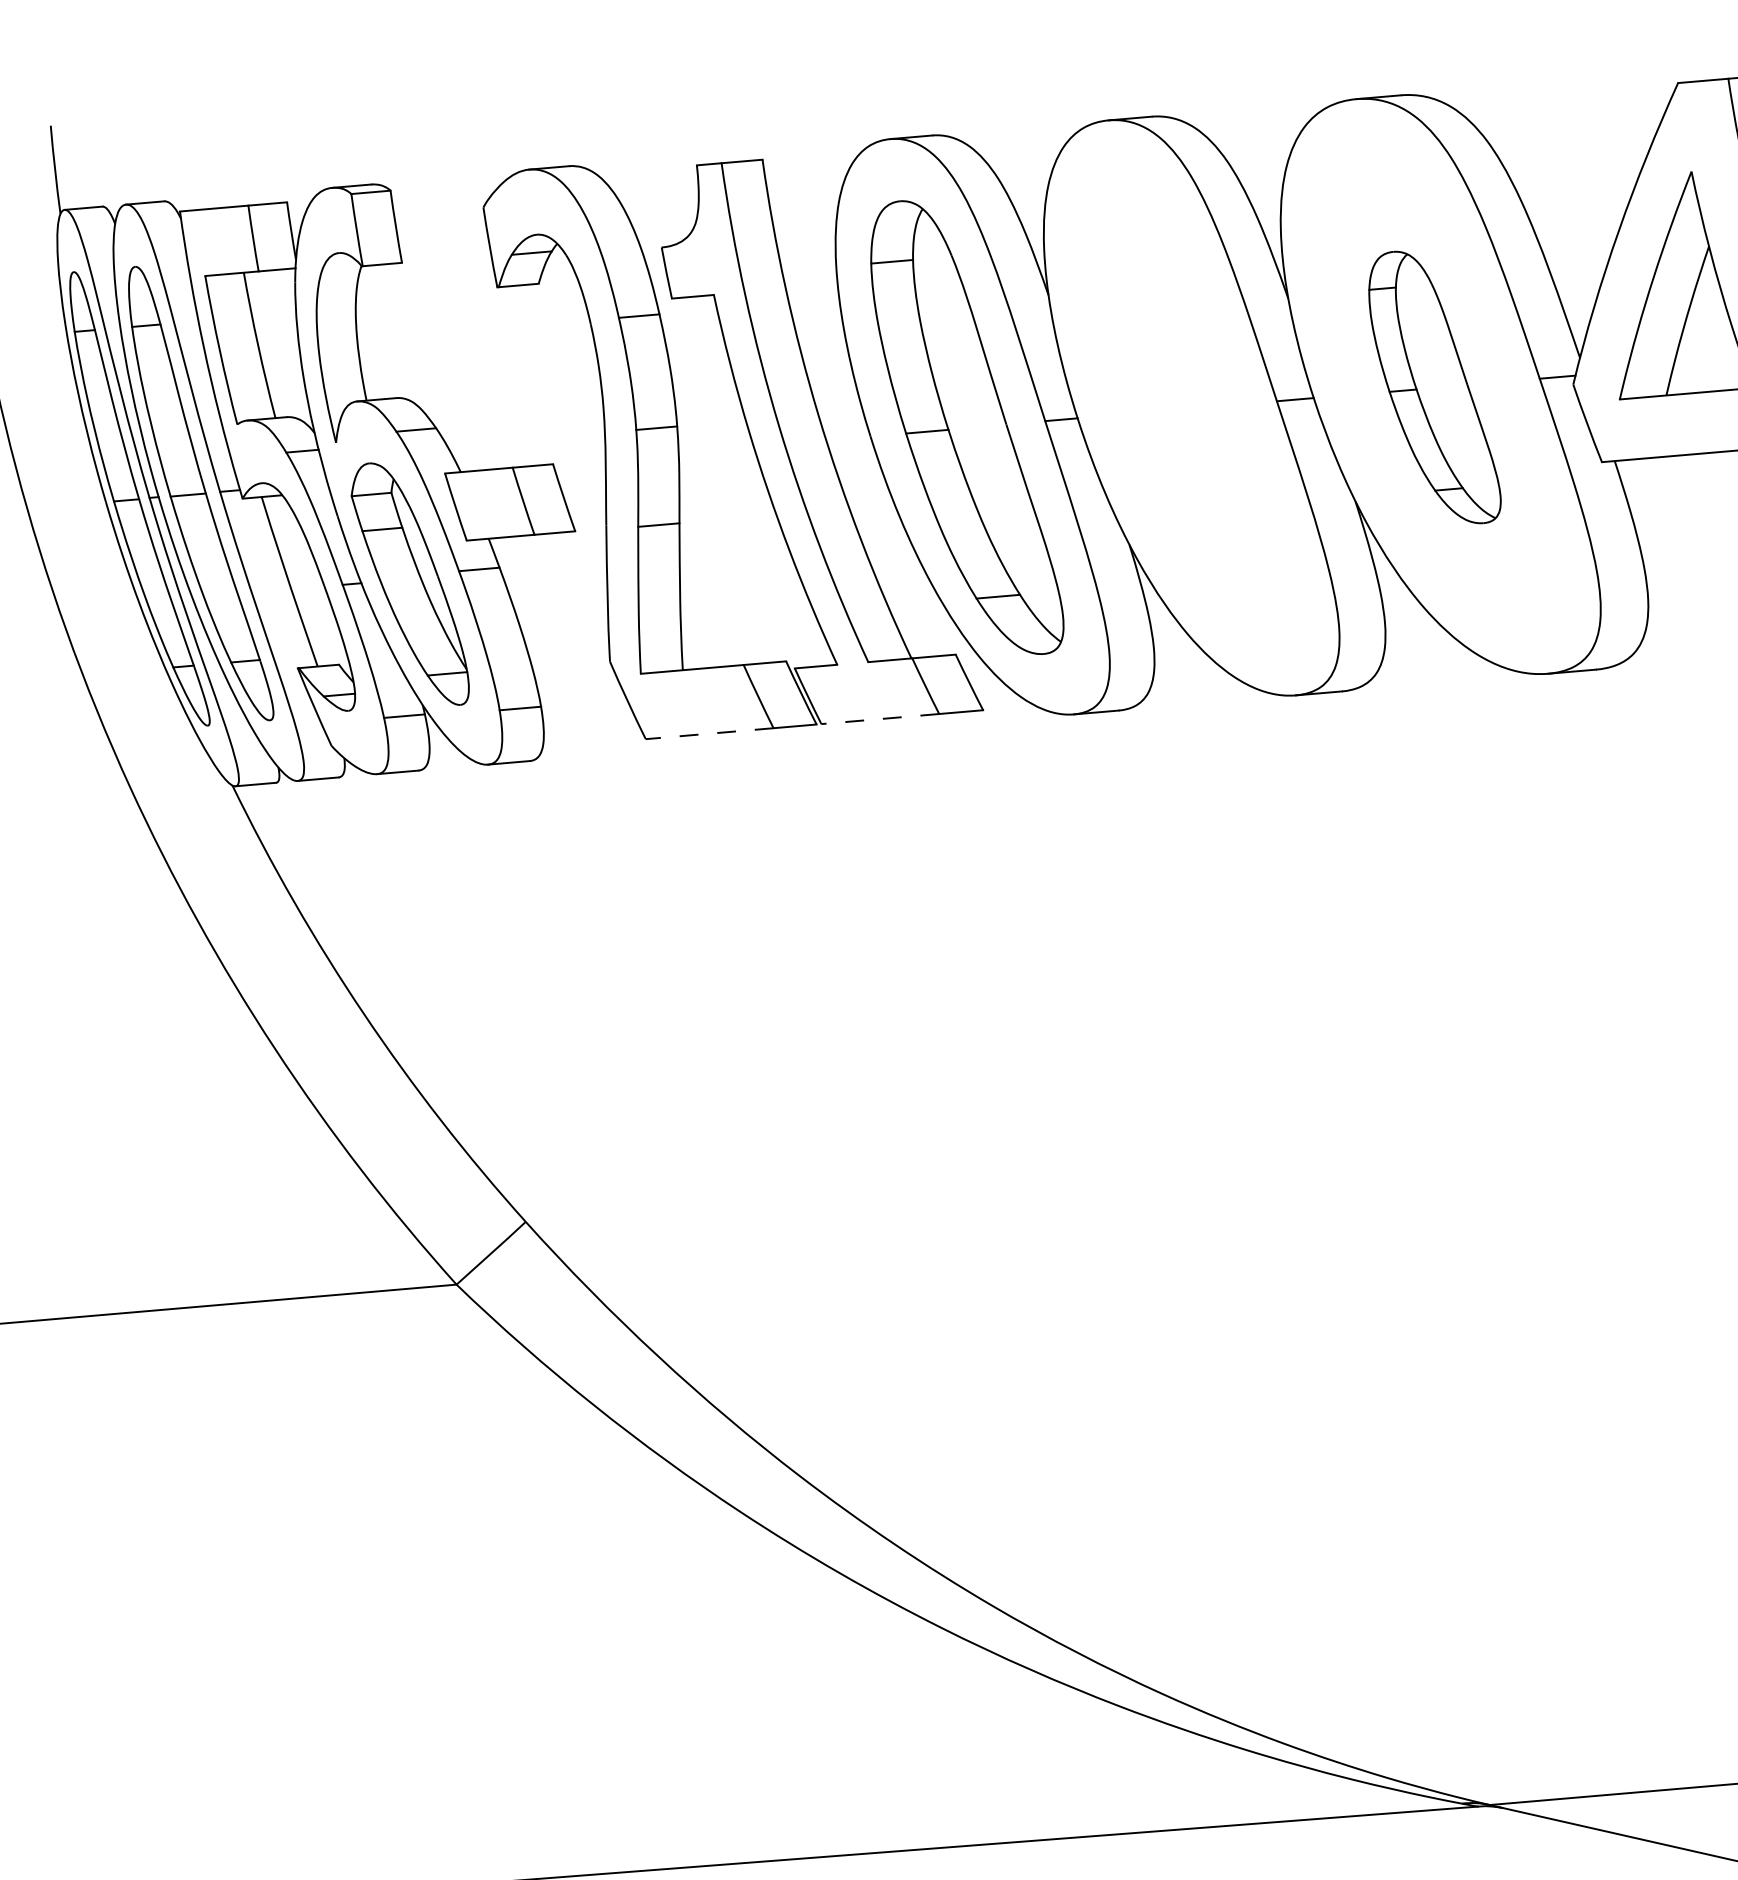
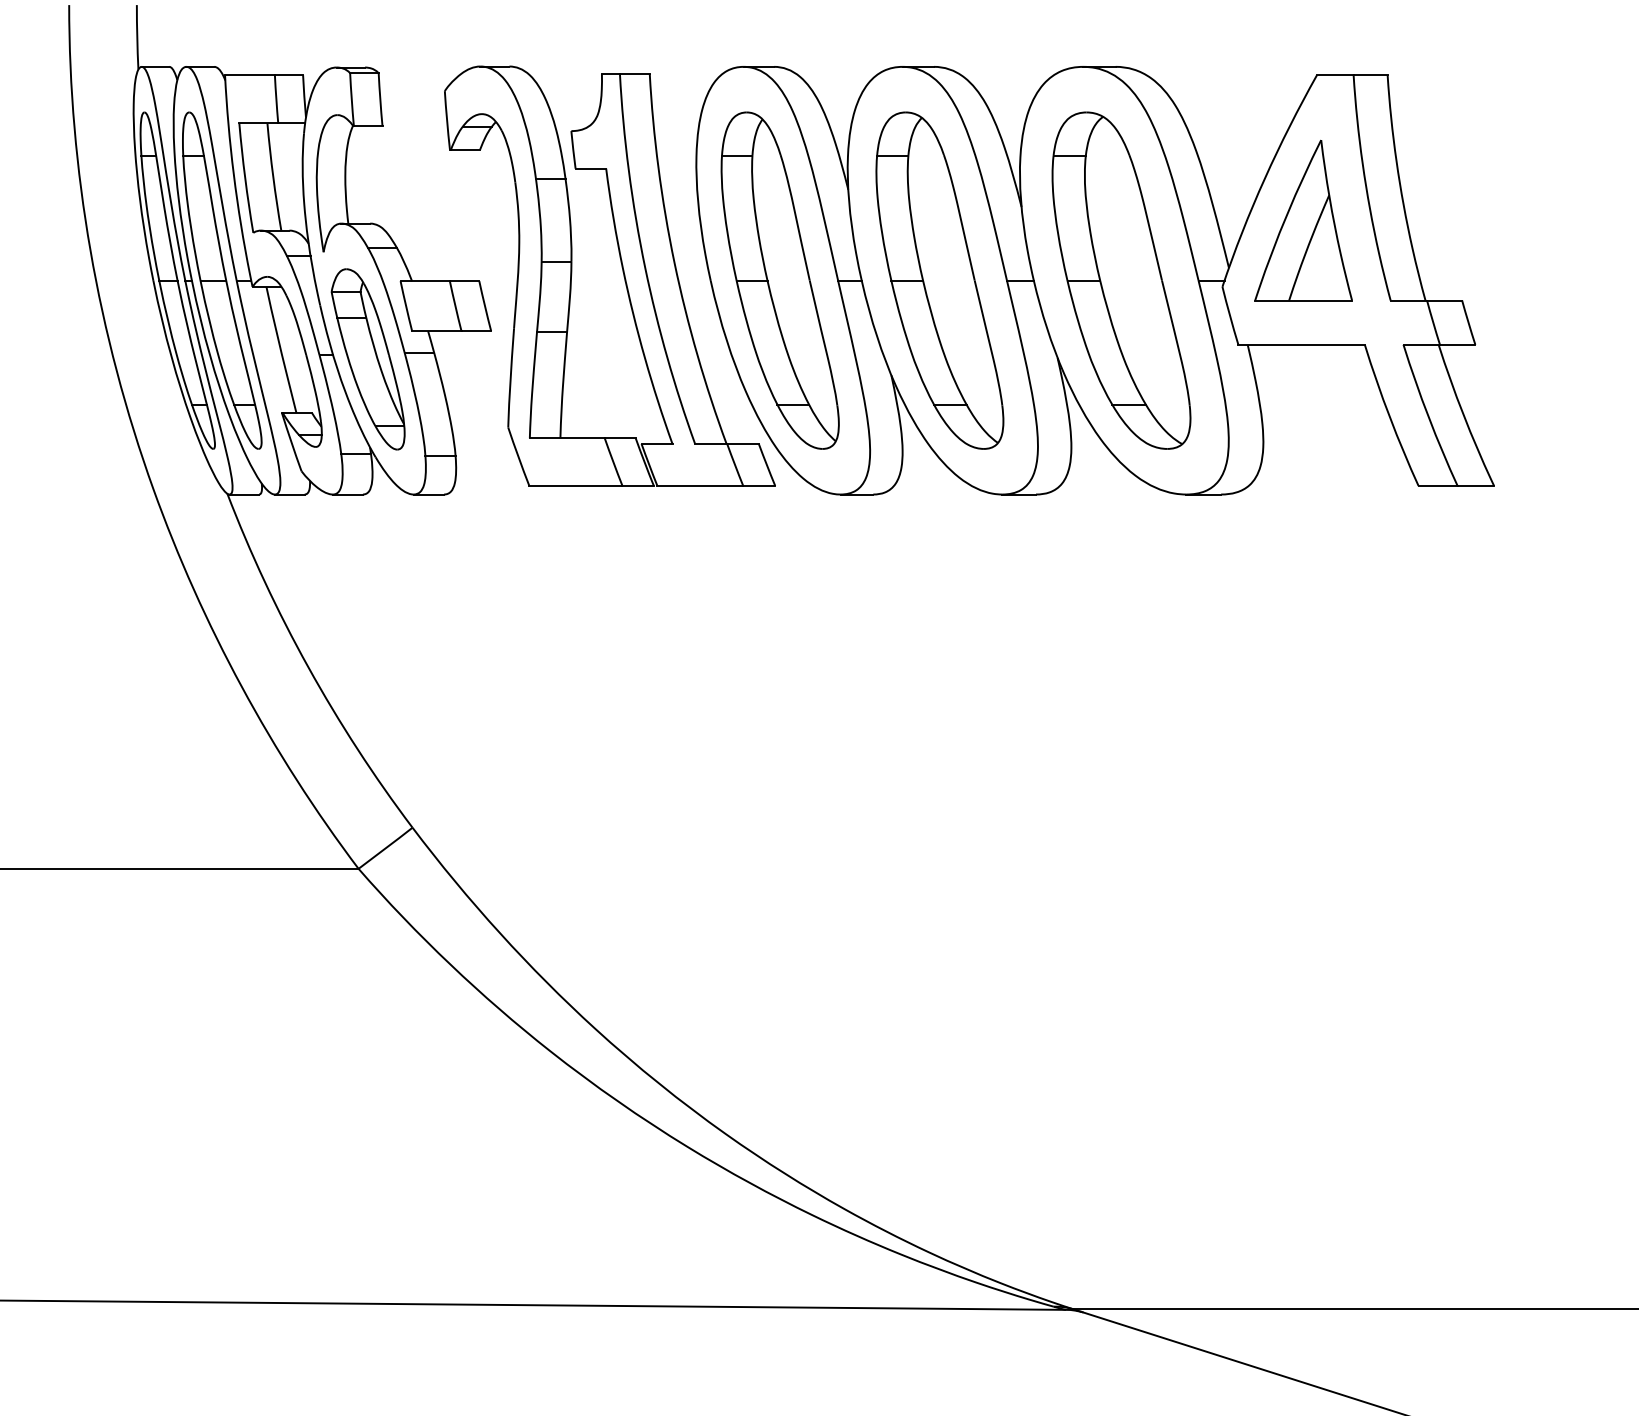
part: (1434, 387) -> (1121, 280), size x1.67
part: (1184, 409) -> (939, 280), added
line: (880, 718) -> (700, 485), dashed -> solid
line: (709, 733) -> (575, 485), dashed -> solid

